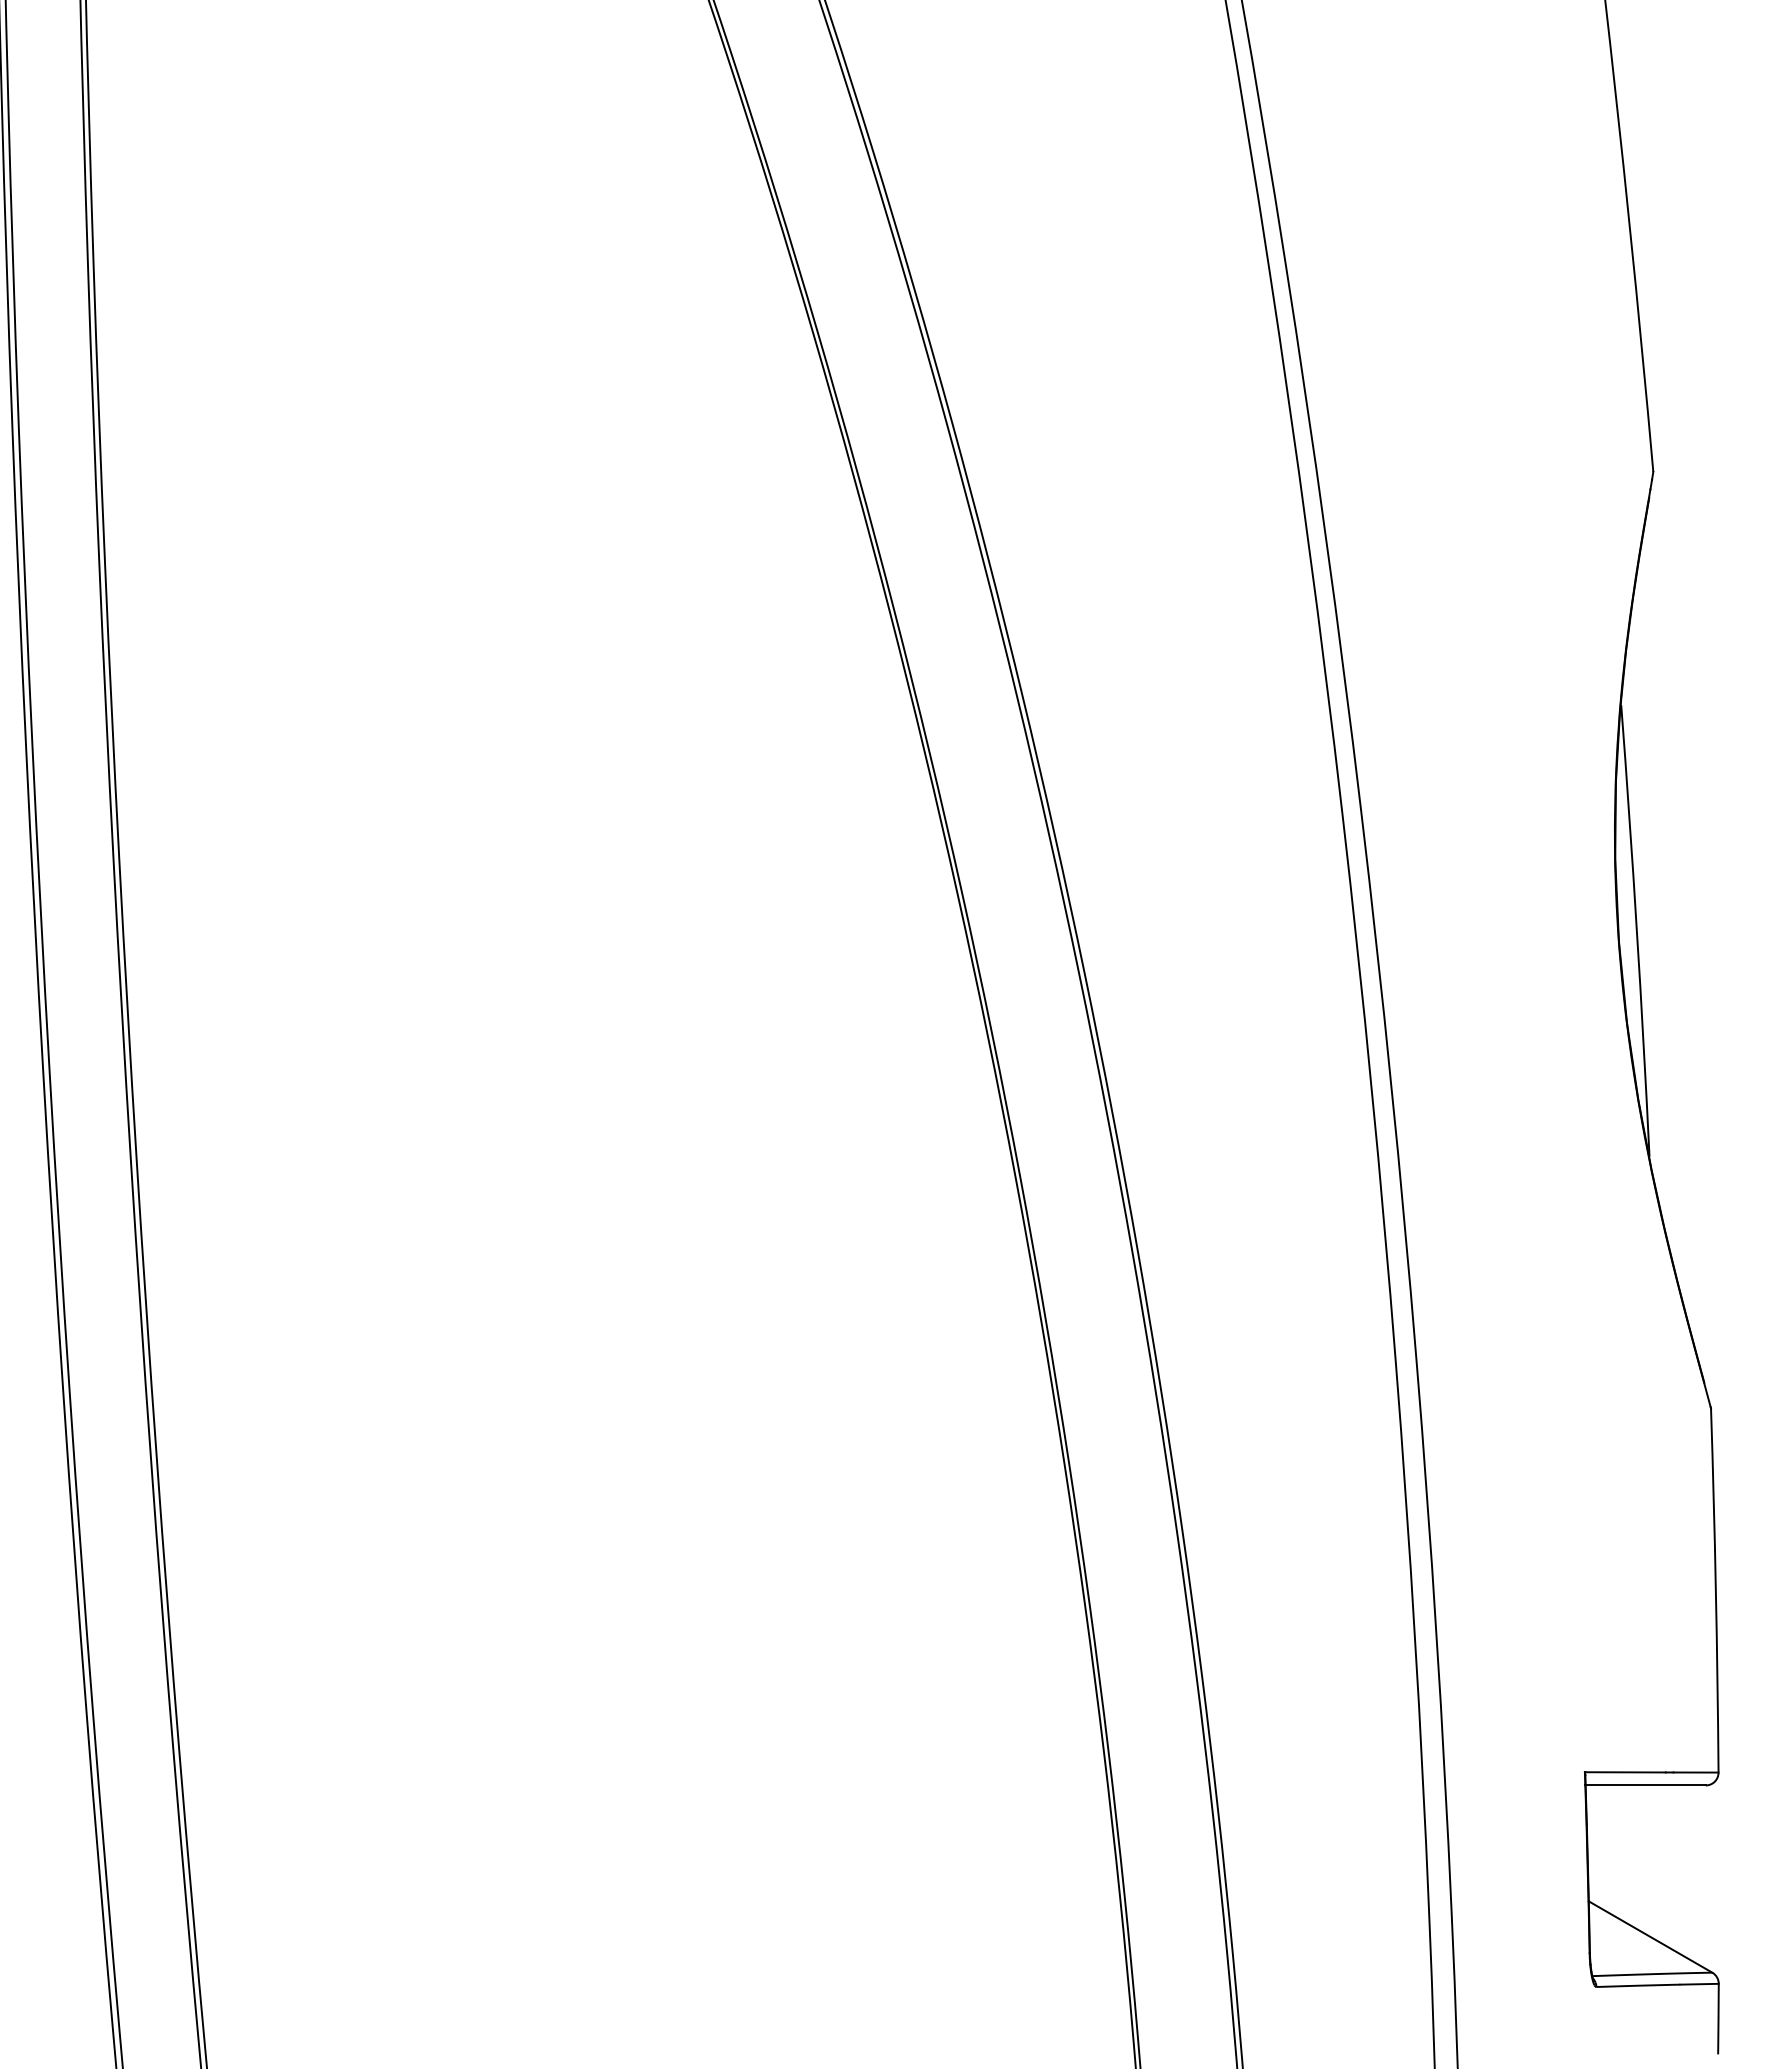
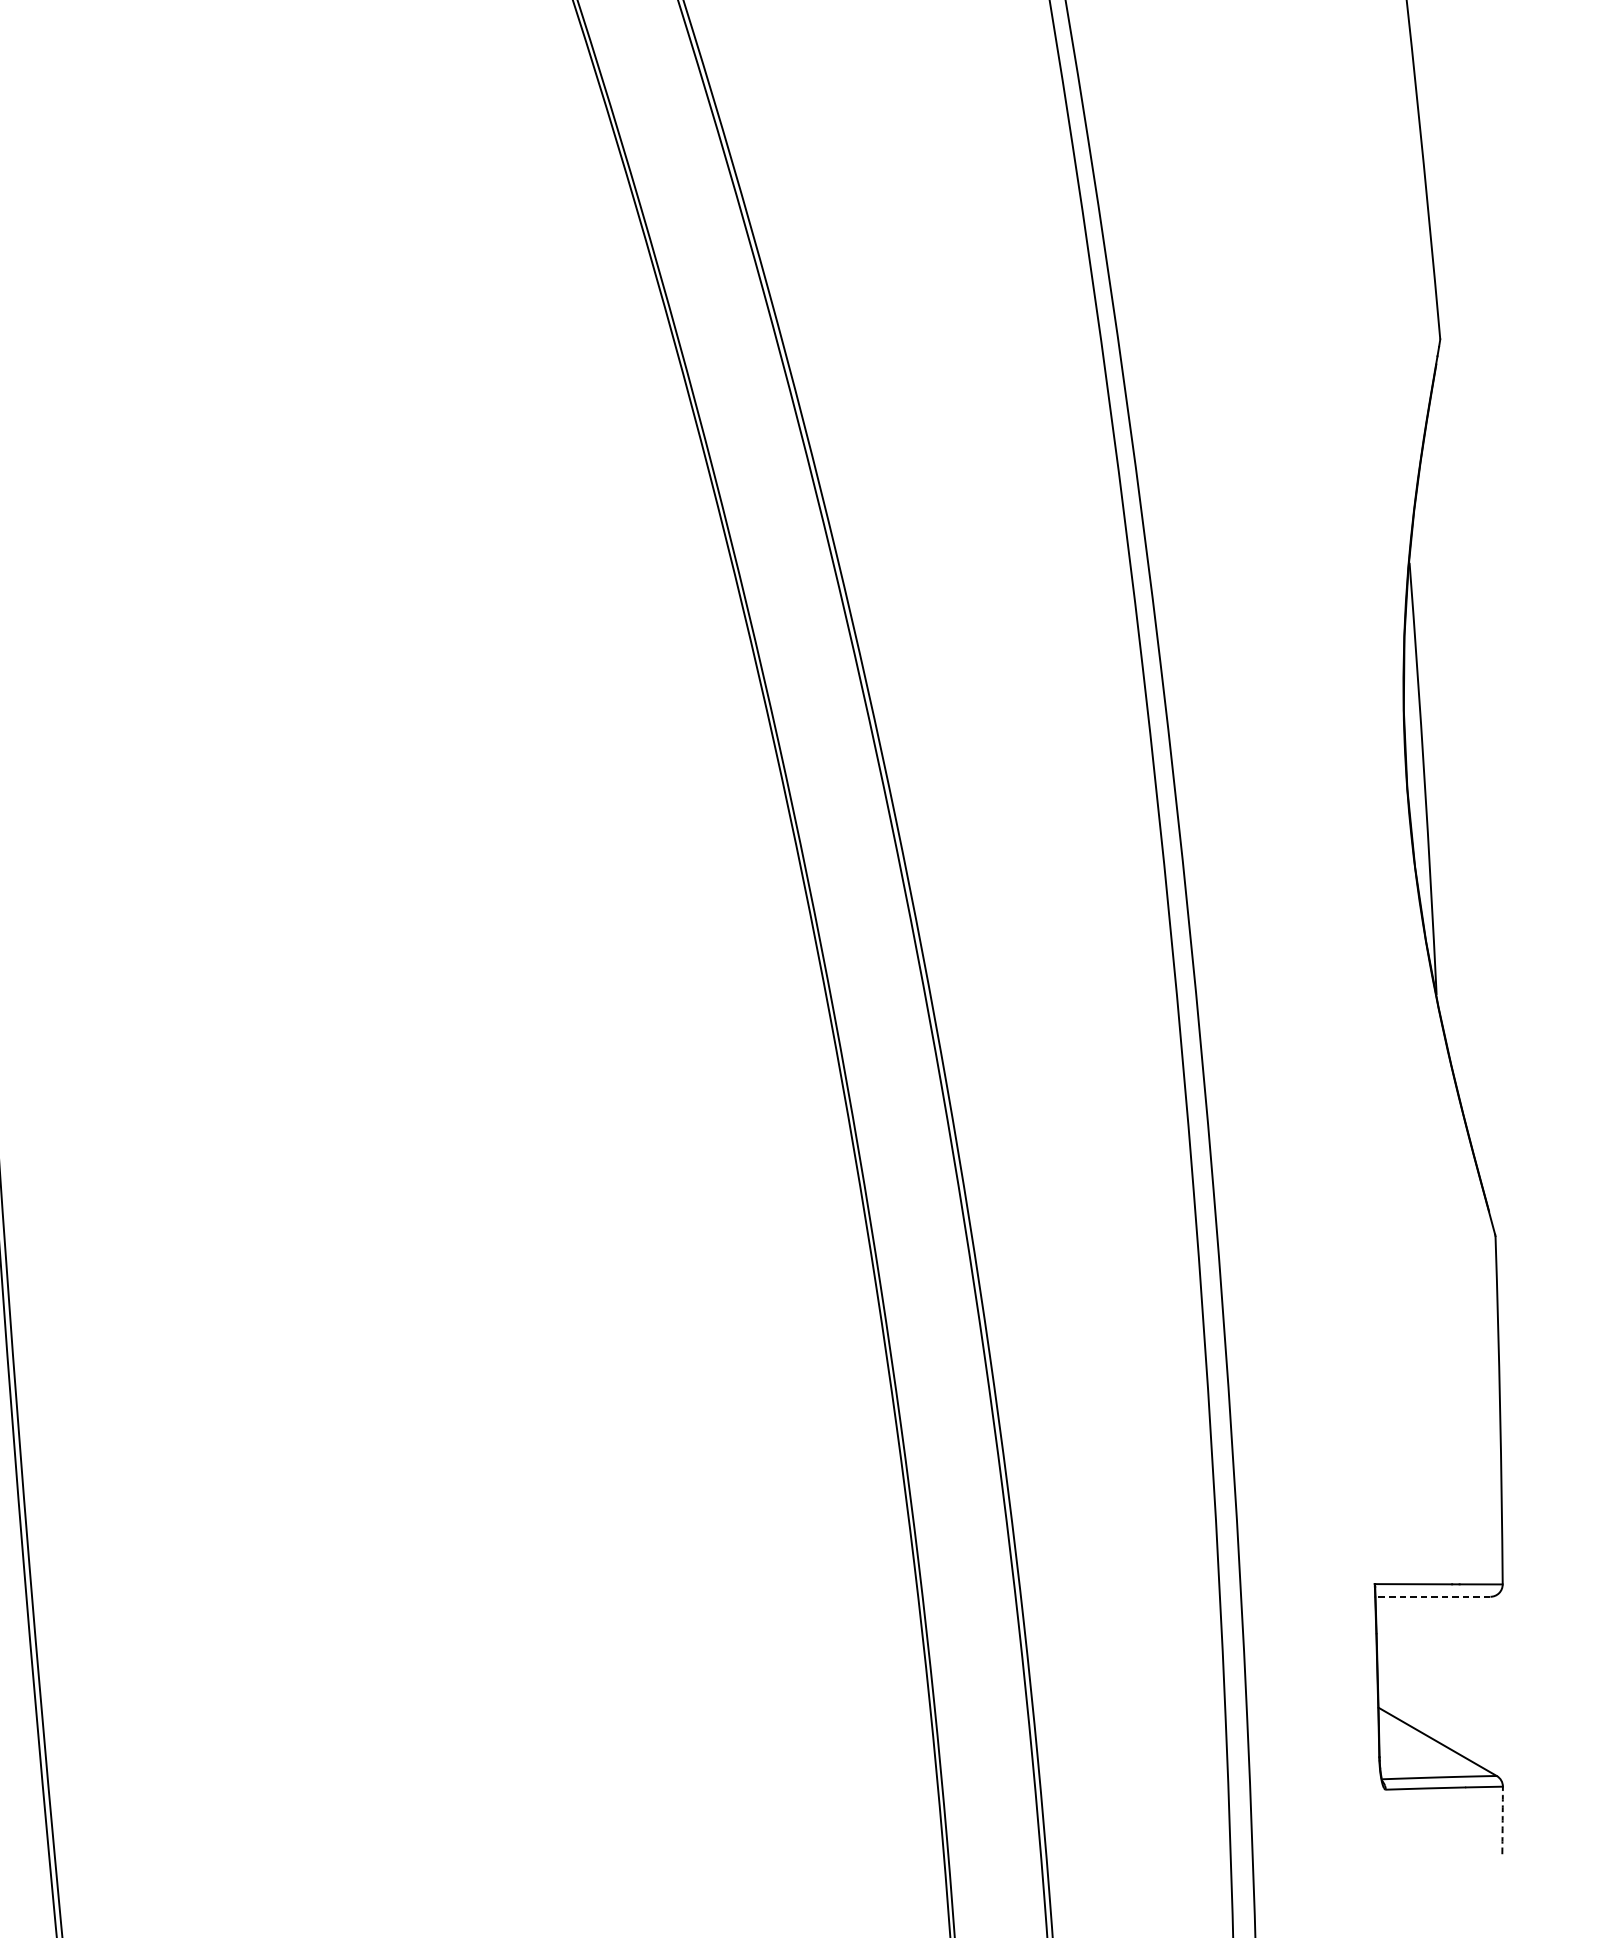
line: (1644, 1785) -> (1431, 1596), solid -> dashed
arc: (1718, 2019) -> (1502, 1820), solid -> dashed

